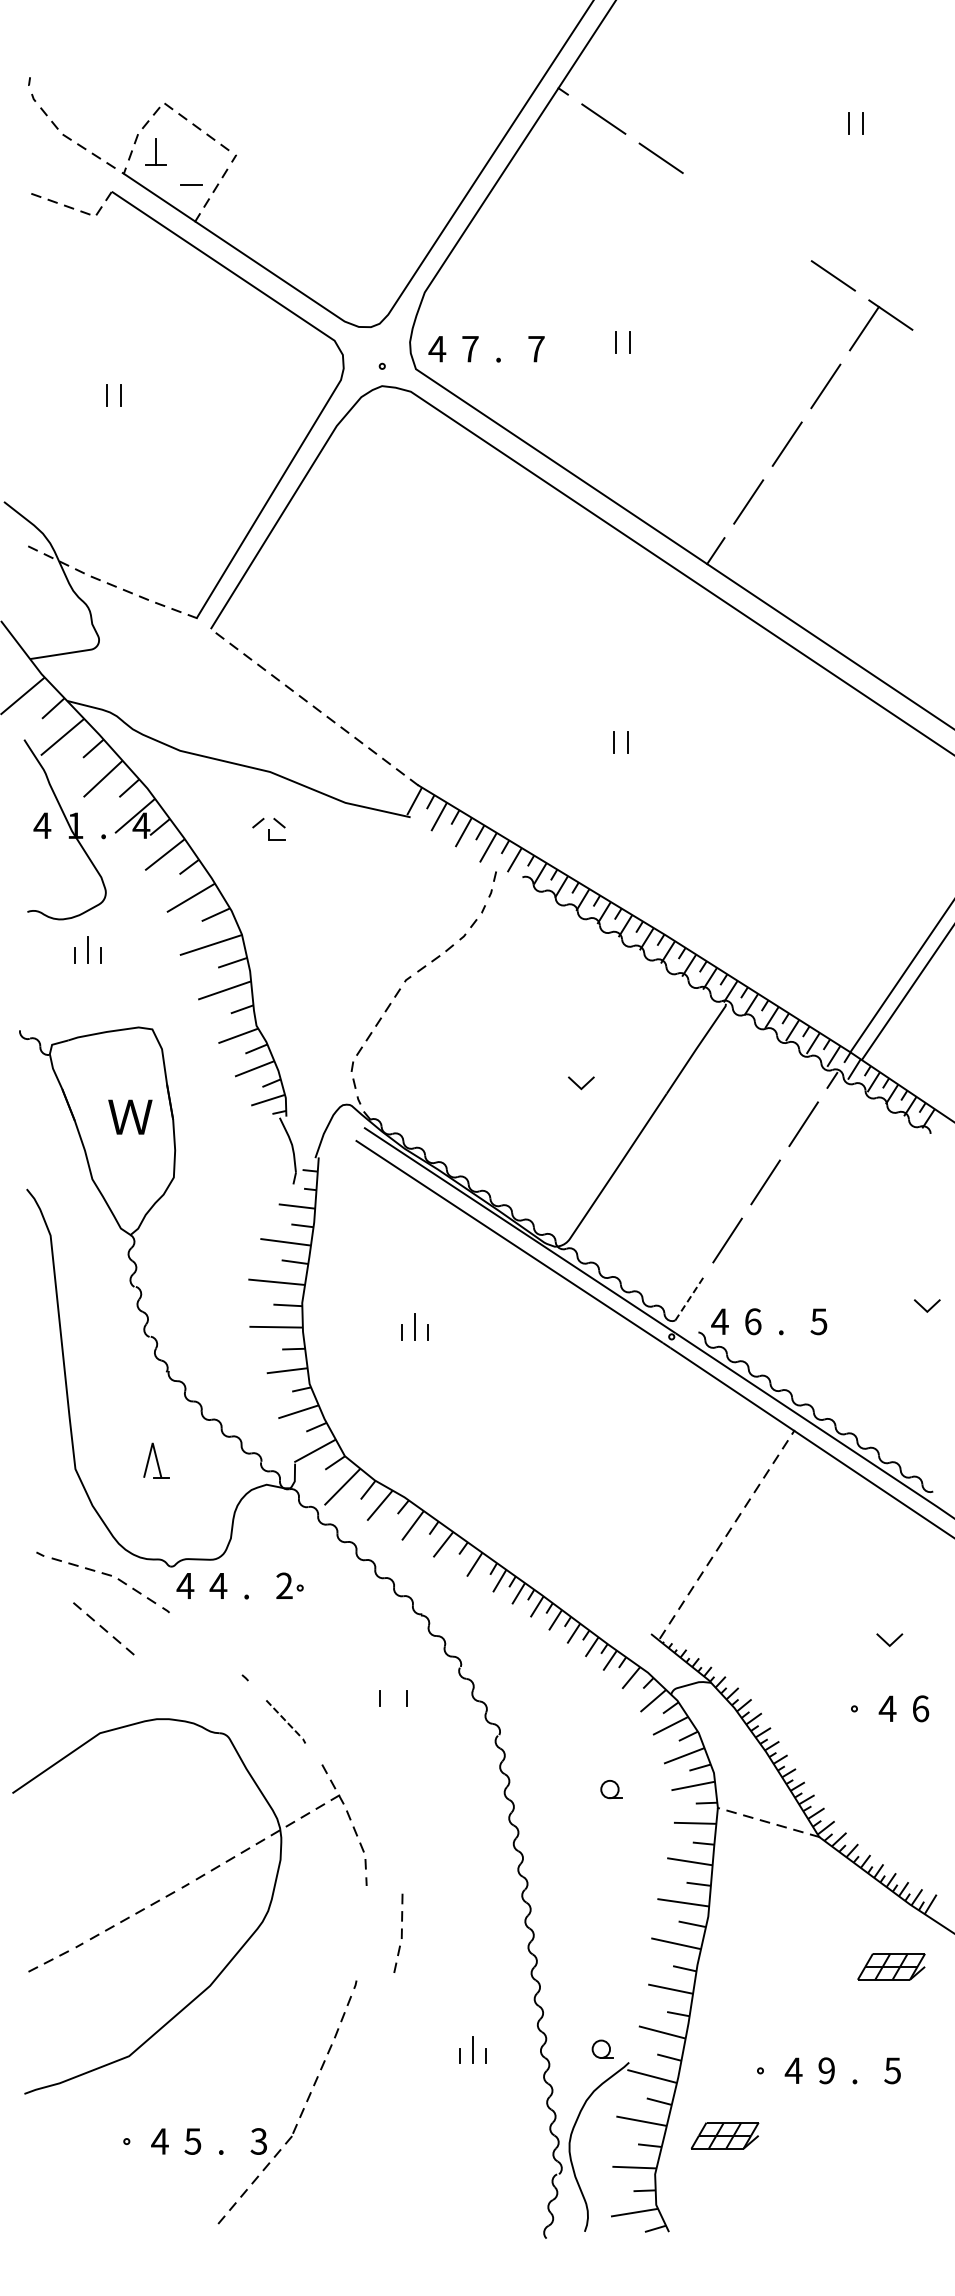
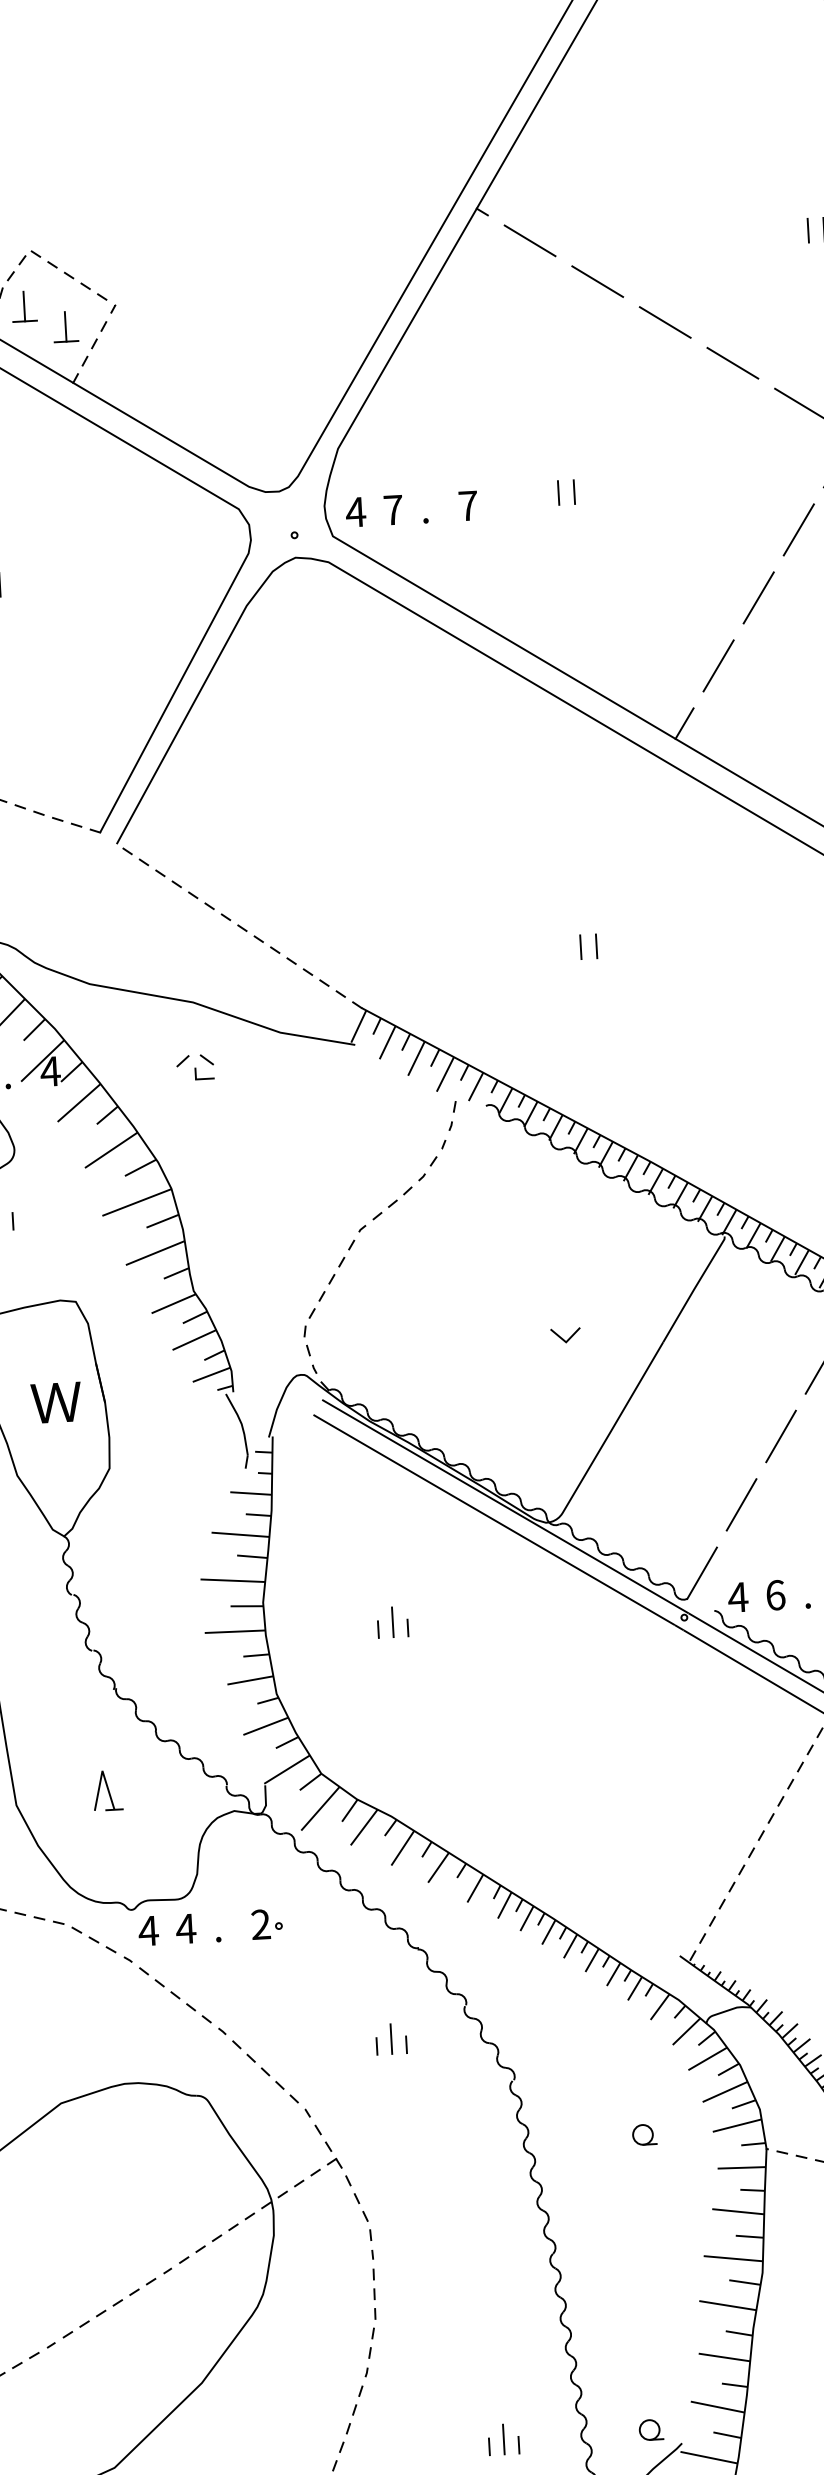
line: (191, 171) -> (65, 326), added
line: (718, 197) -> (665, 322), added
line: (775, 236) -> (732, 363), added
line: (689, 1298) -> (702, 1572), dashed -> solid
part: (103, 1628) -> (175, 1994), moved
line: (393, 1692) -> (391, 2038), added
part: (285, 1721) -> (270, 2078), size x1.67
part: (398, 1932) -> (371, 2312), moved

